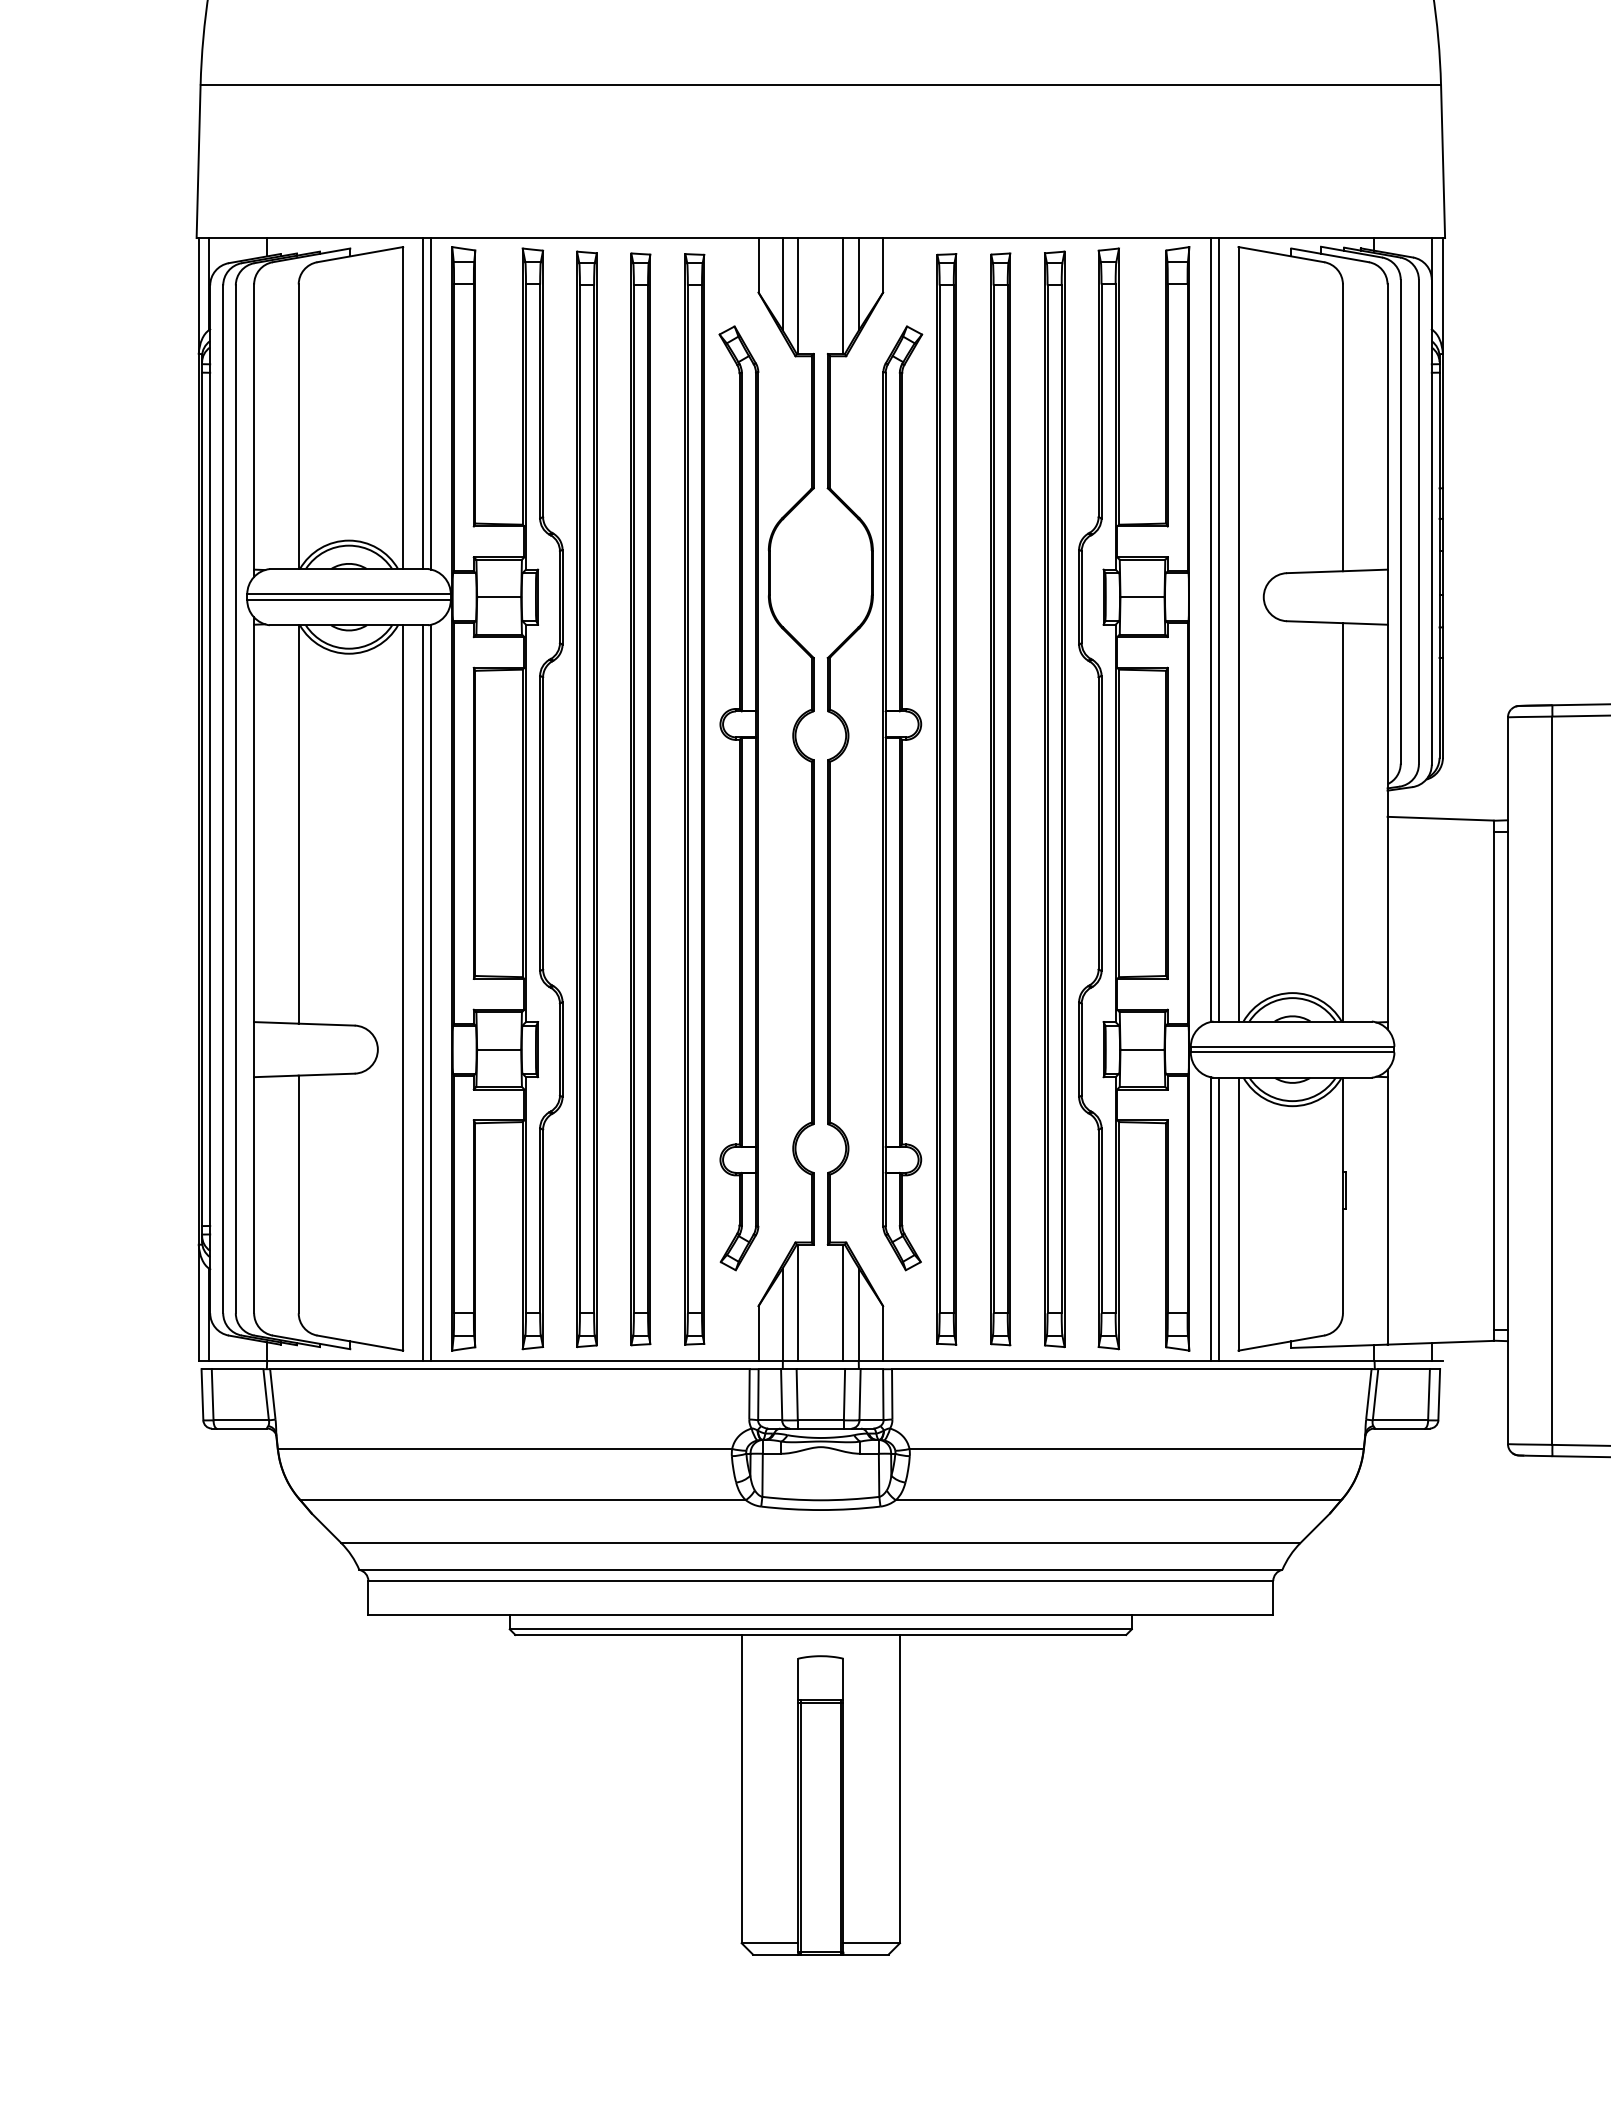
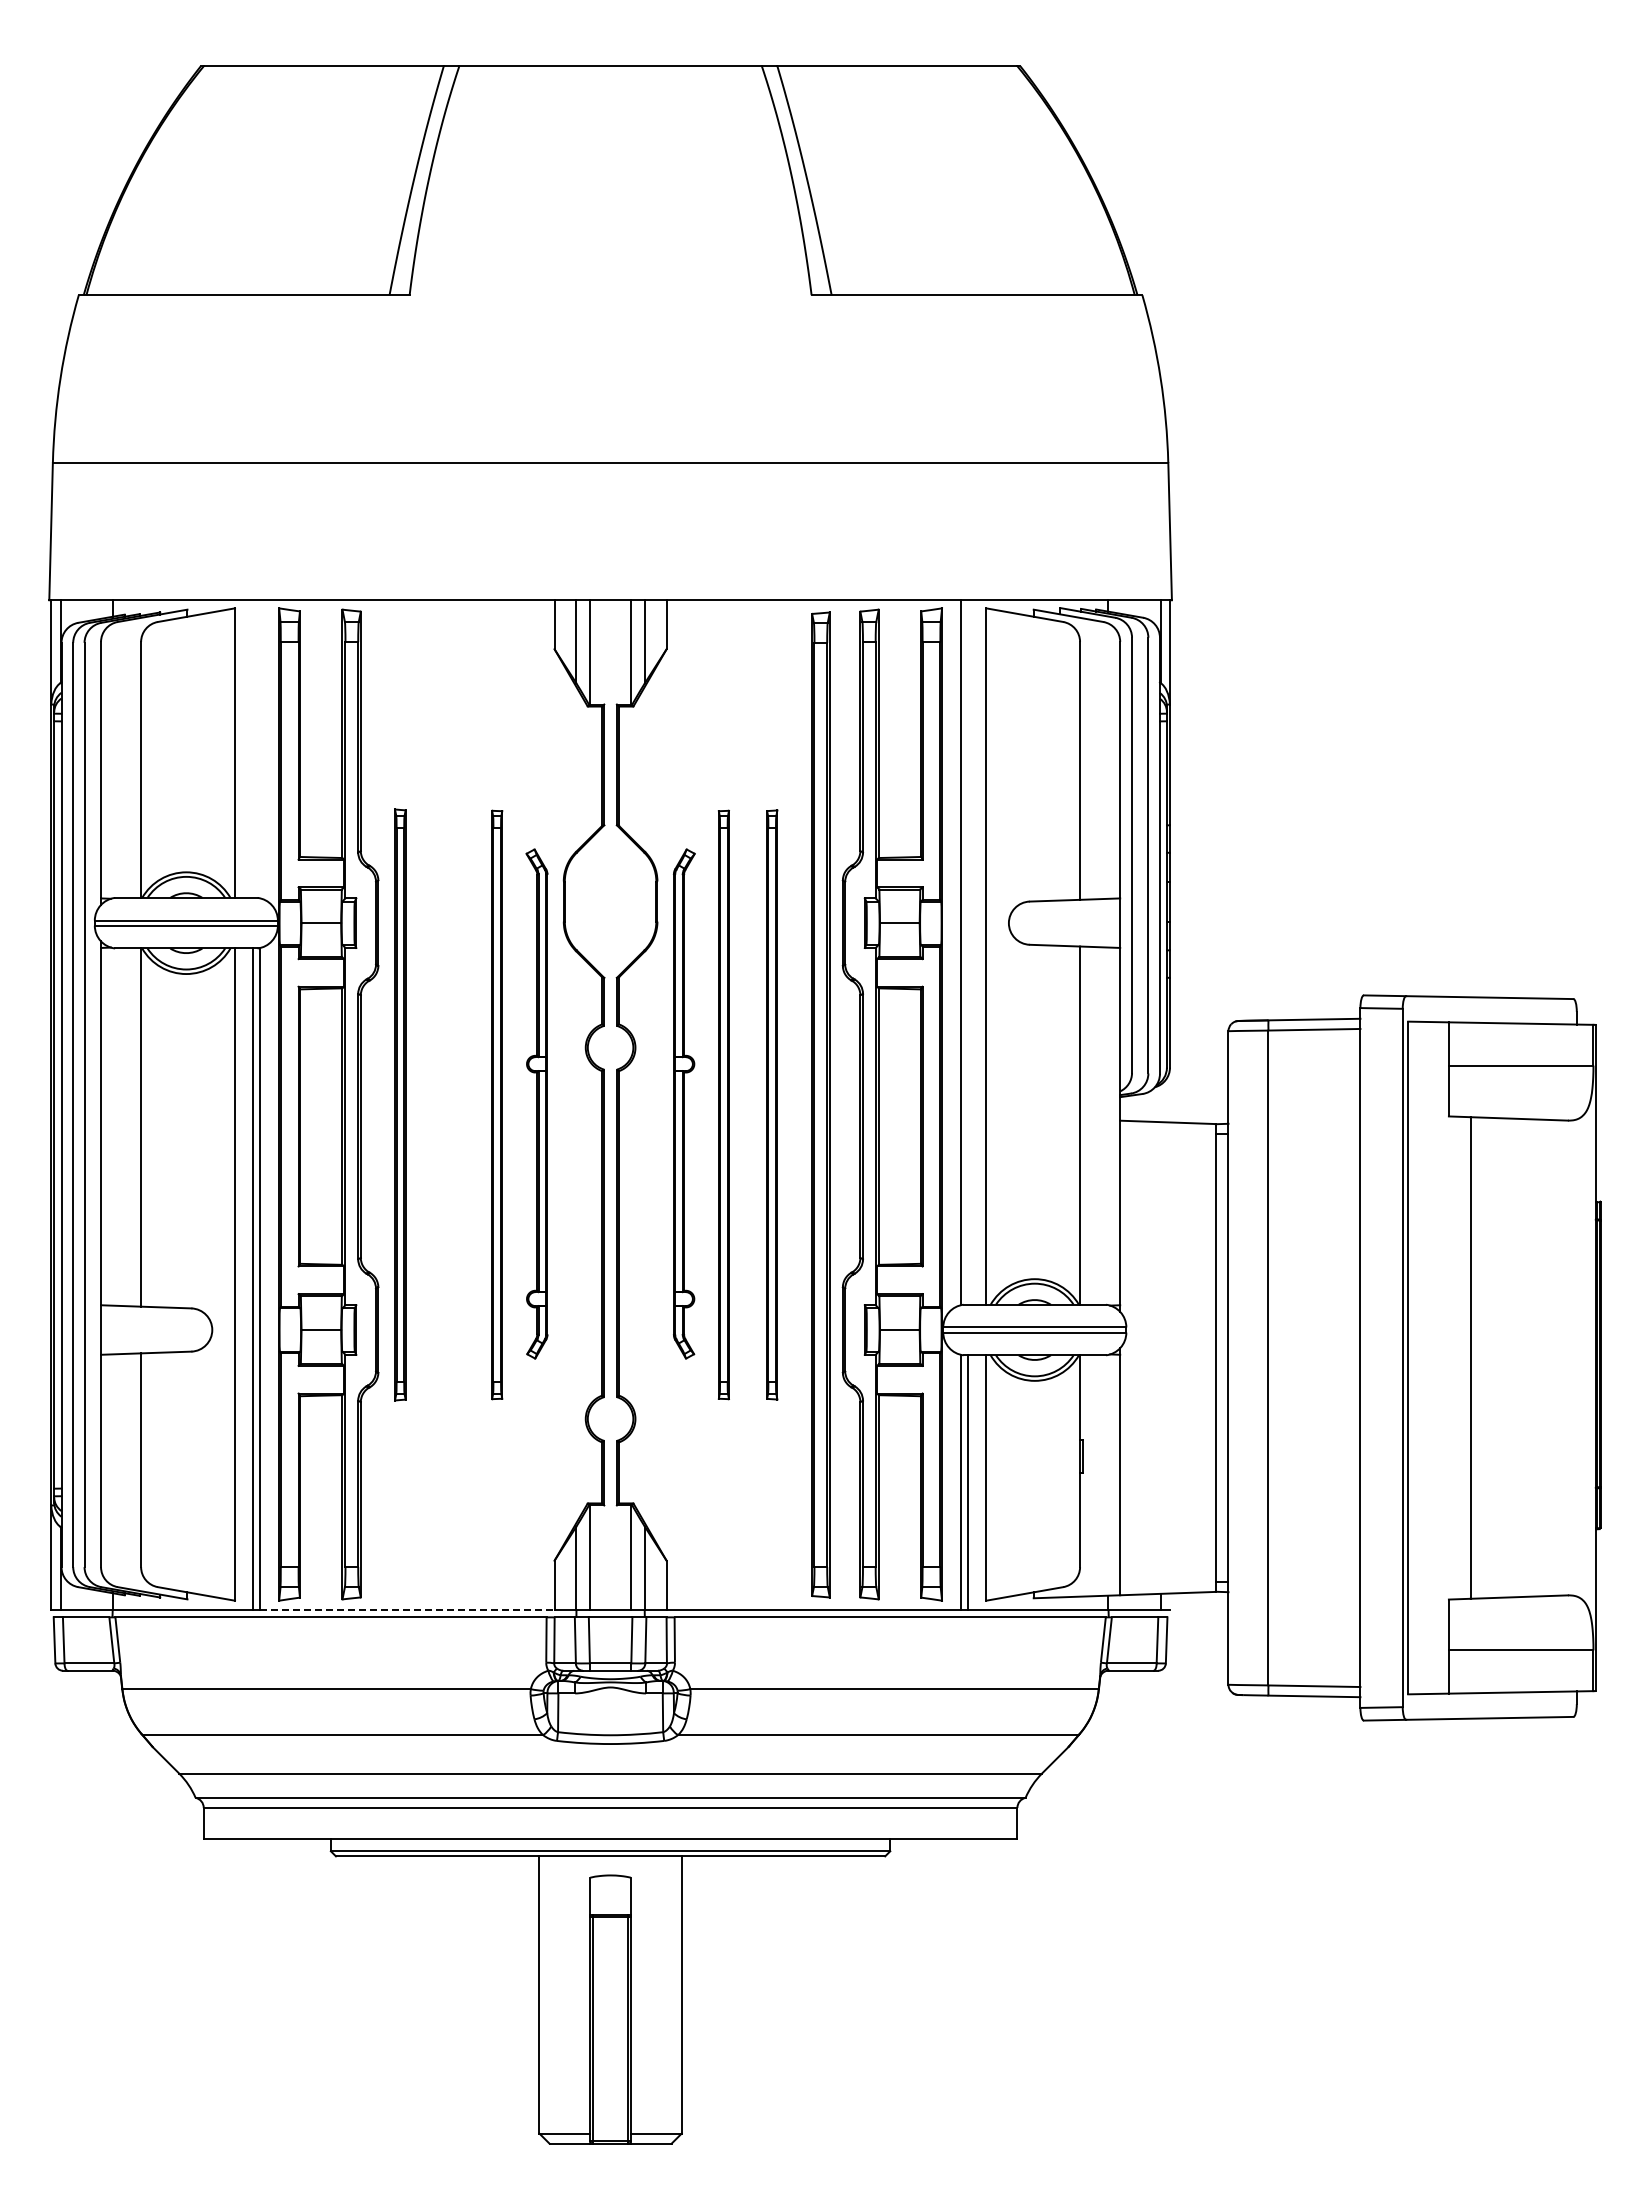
line: (422, 402) -> (252, 748), removed
line: (431, 404) -> (260, 749), removed
line: (1218, 629) -> (968, 952), removed
part: (738, 797) -> (536, 1103), size x0.6
part: (903, 797) -> (684, 1103), size x0.6
part: (587, 798) -> (400, 1104), size x0.6
part: (640, 798) -> (448, 1104), removed
part: (693, 798) -> (496, 1104), size x0.6
part: (946, 798) -> (723, 1104), size x0.6
part: (999, 798) -> (771, 1104), size x0.6
line: (594, 1360) -> (407, 1609), solid -> dashed

